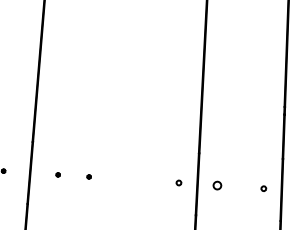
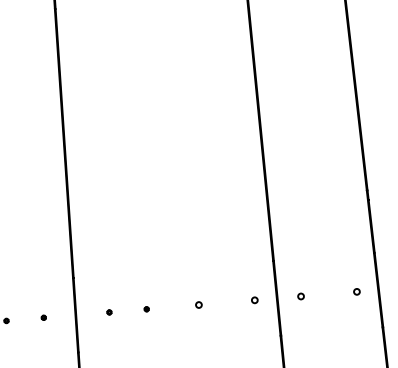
circle: (132, 179) -> (198, 304), added
circle: (216, 185) -> (300, 296), size x0.62

